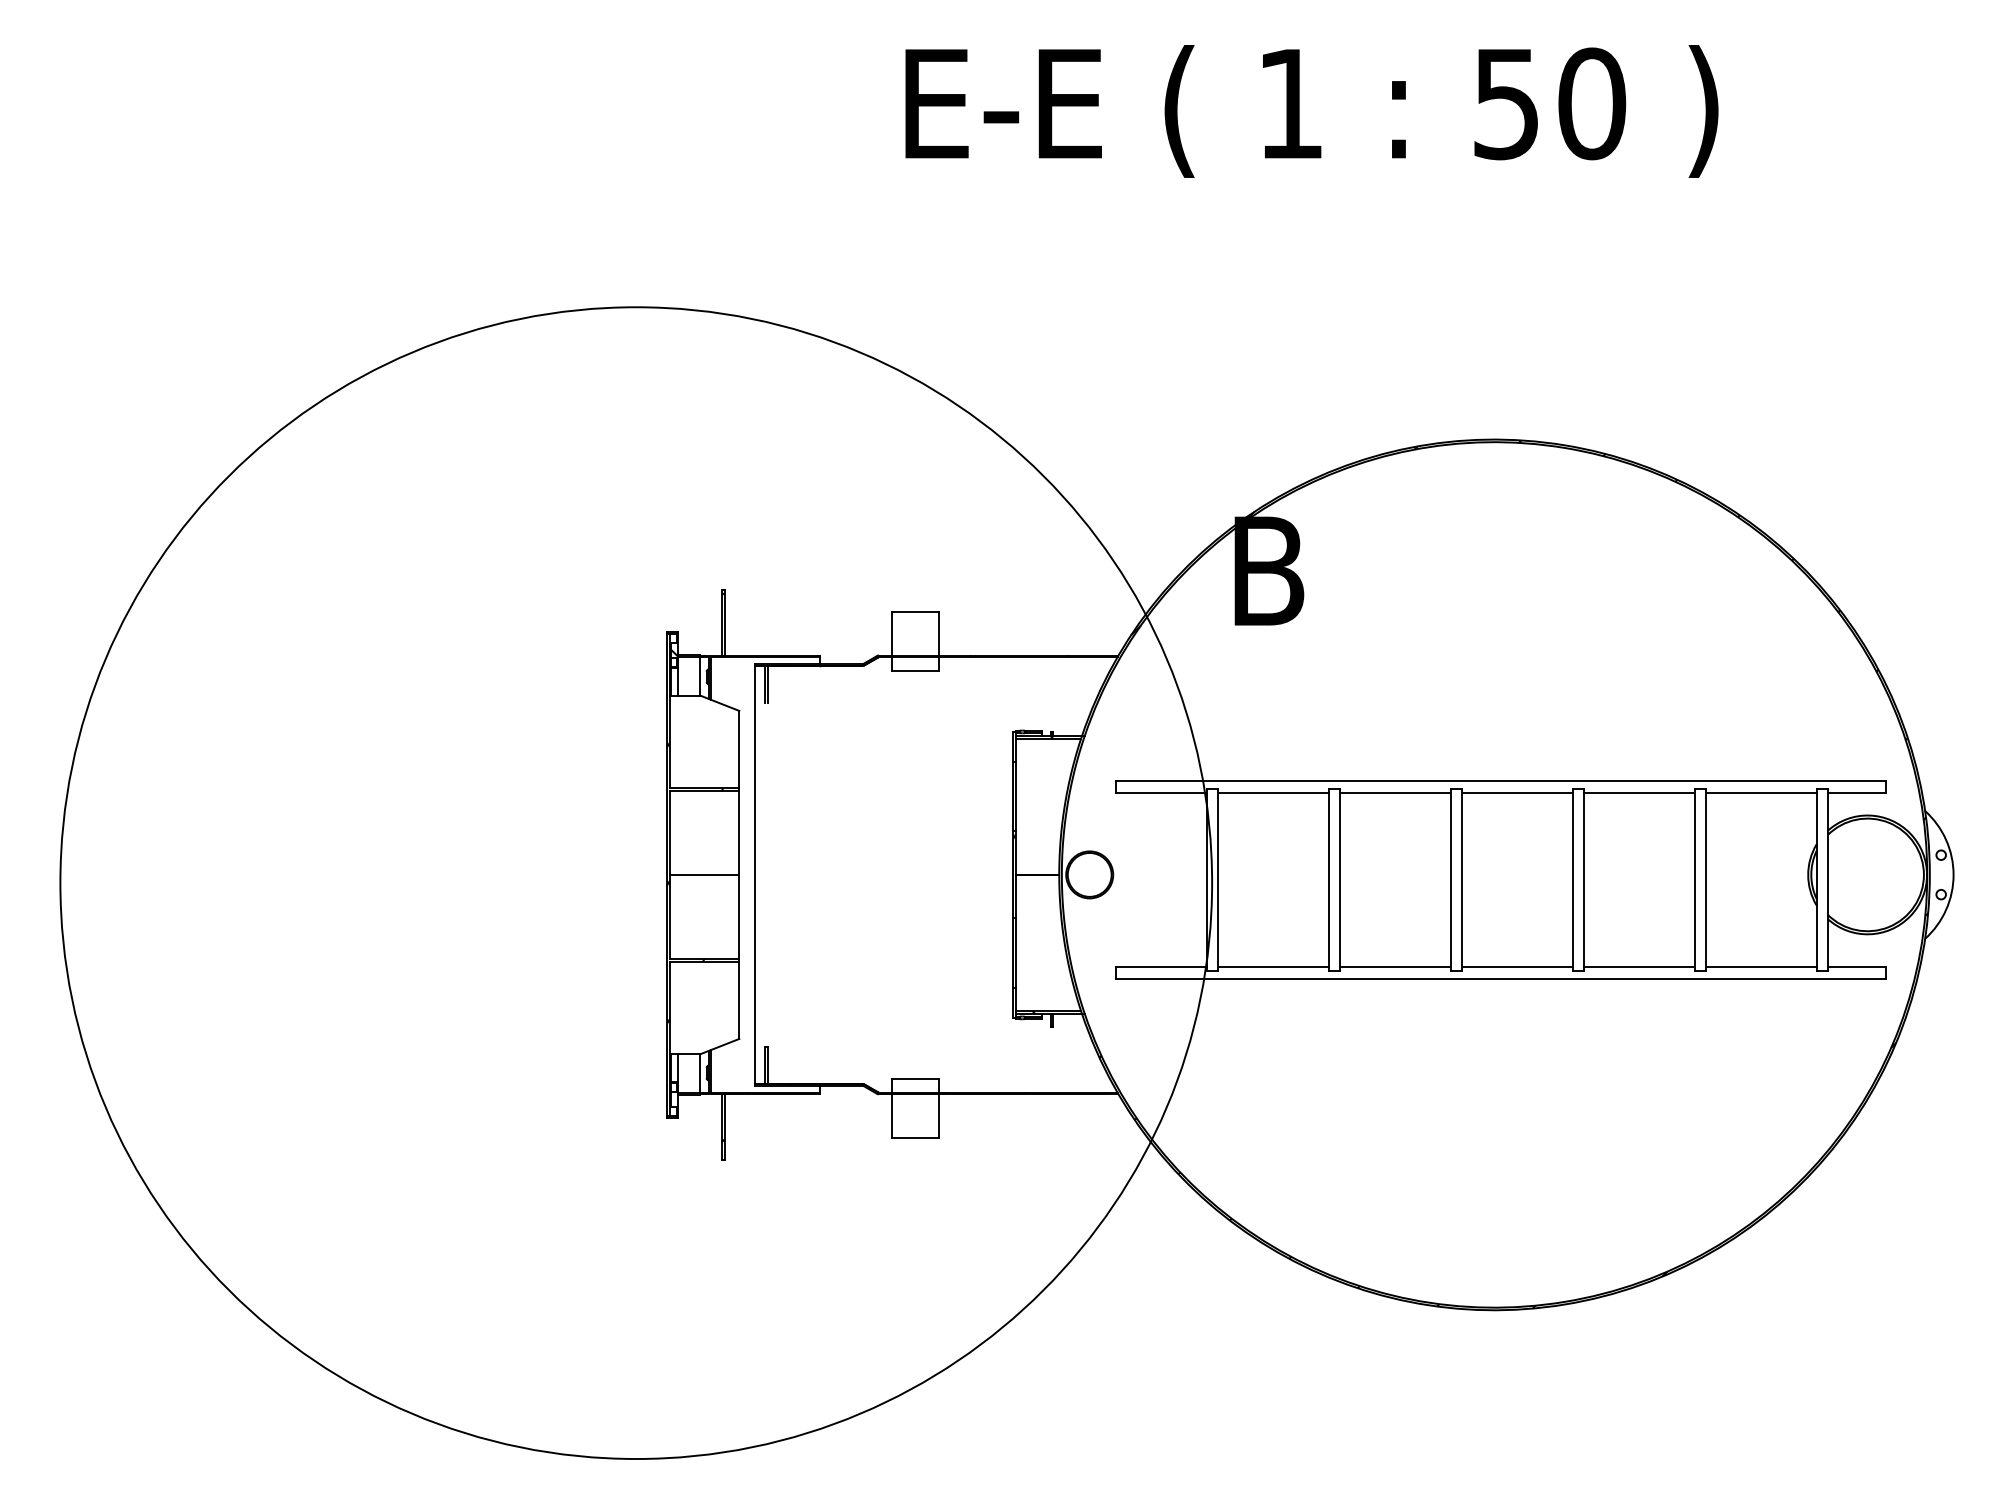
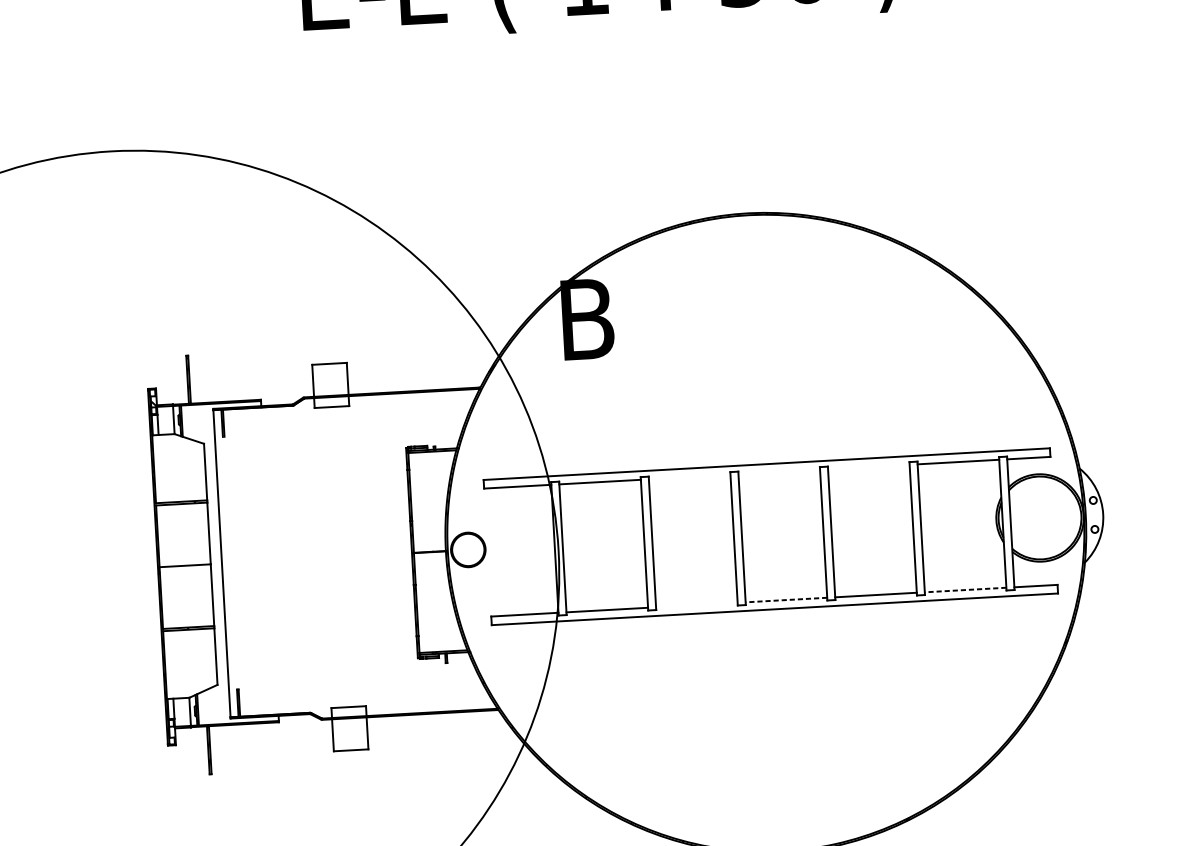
line: (1395, 792) -> (689, 476), removed
line: (1516, 792) -> (778, 471), removed
line: (1638, 792) -> (868, 466), removed
line: (1395, 967) -> (696, 605), removed
line: (1517, 967) -> (786, 600), solid -> dashed
line: (1761, 967) -> (965, 590), solid -> dashed

